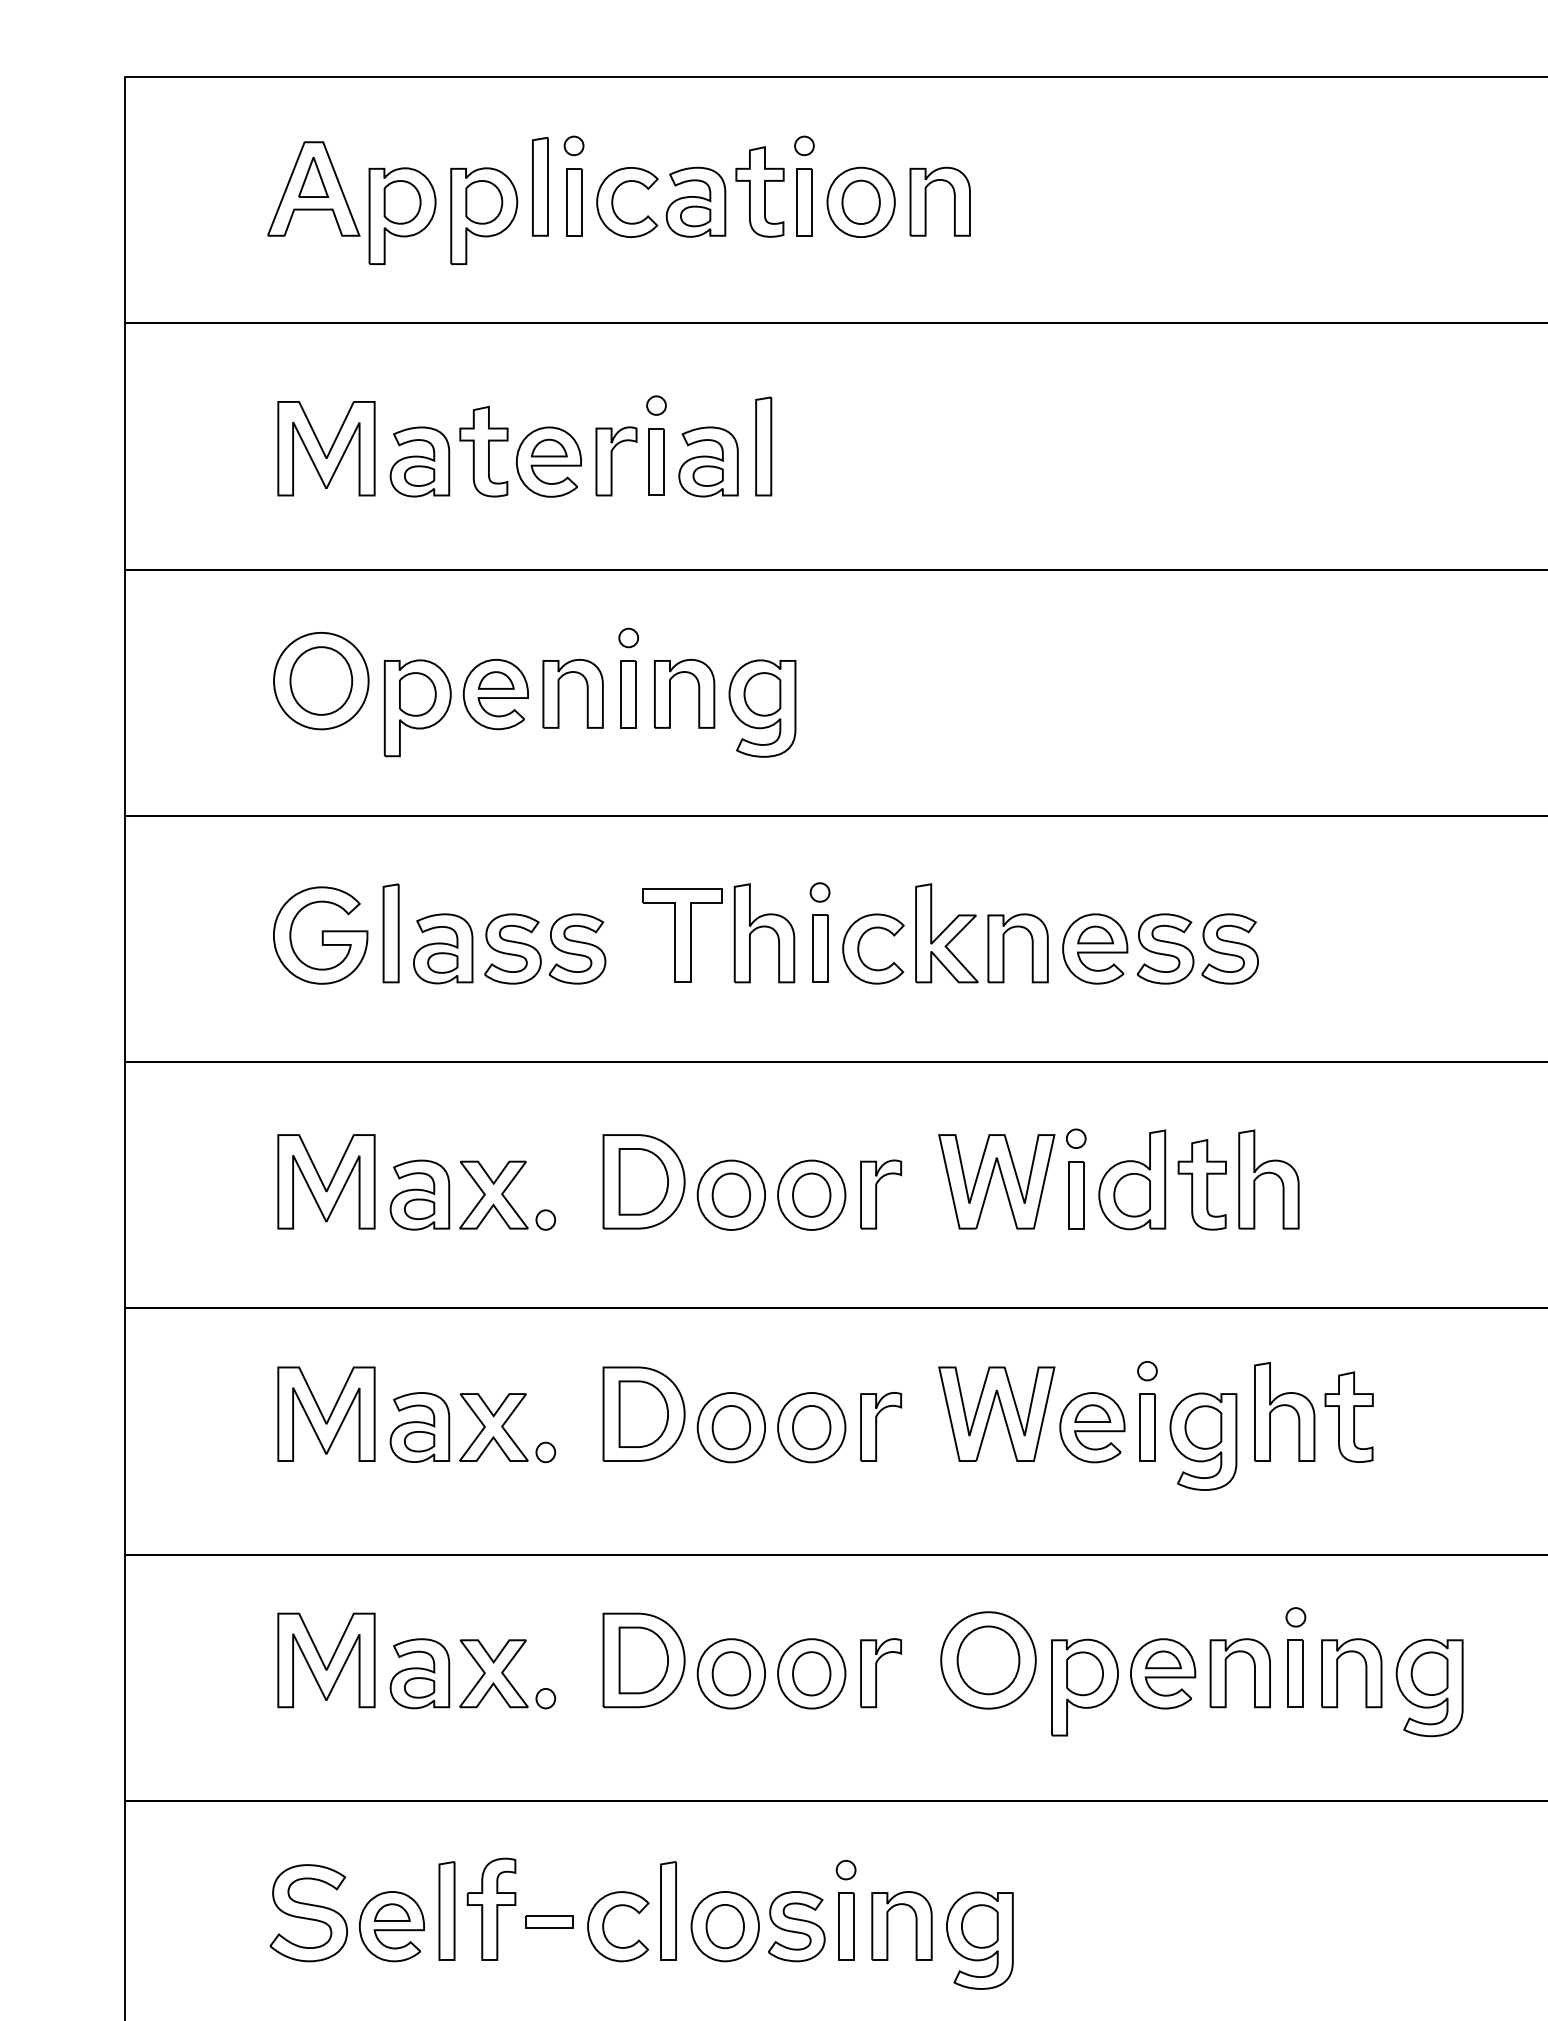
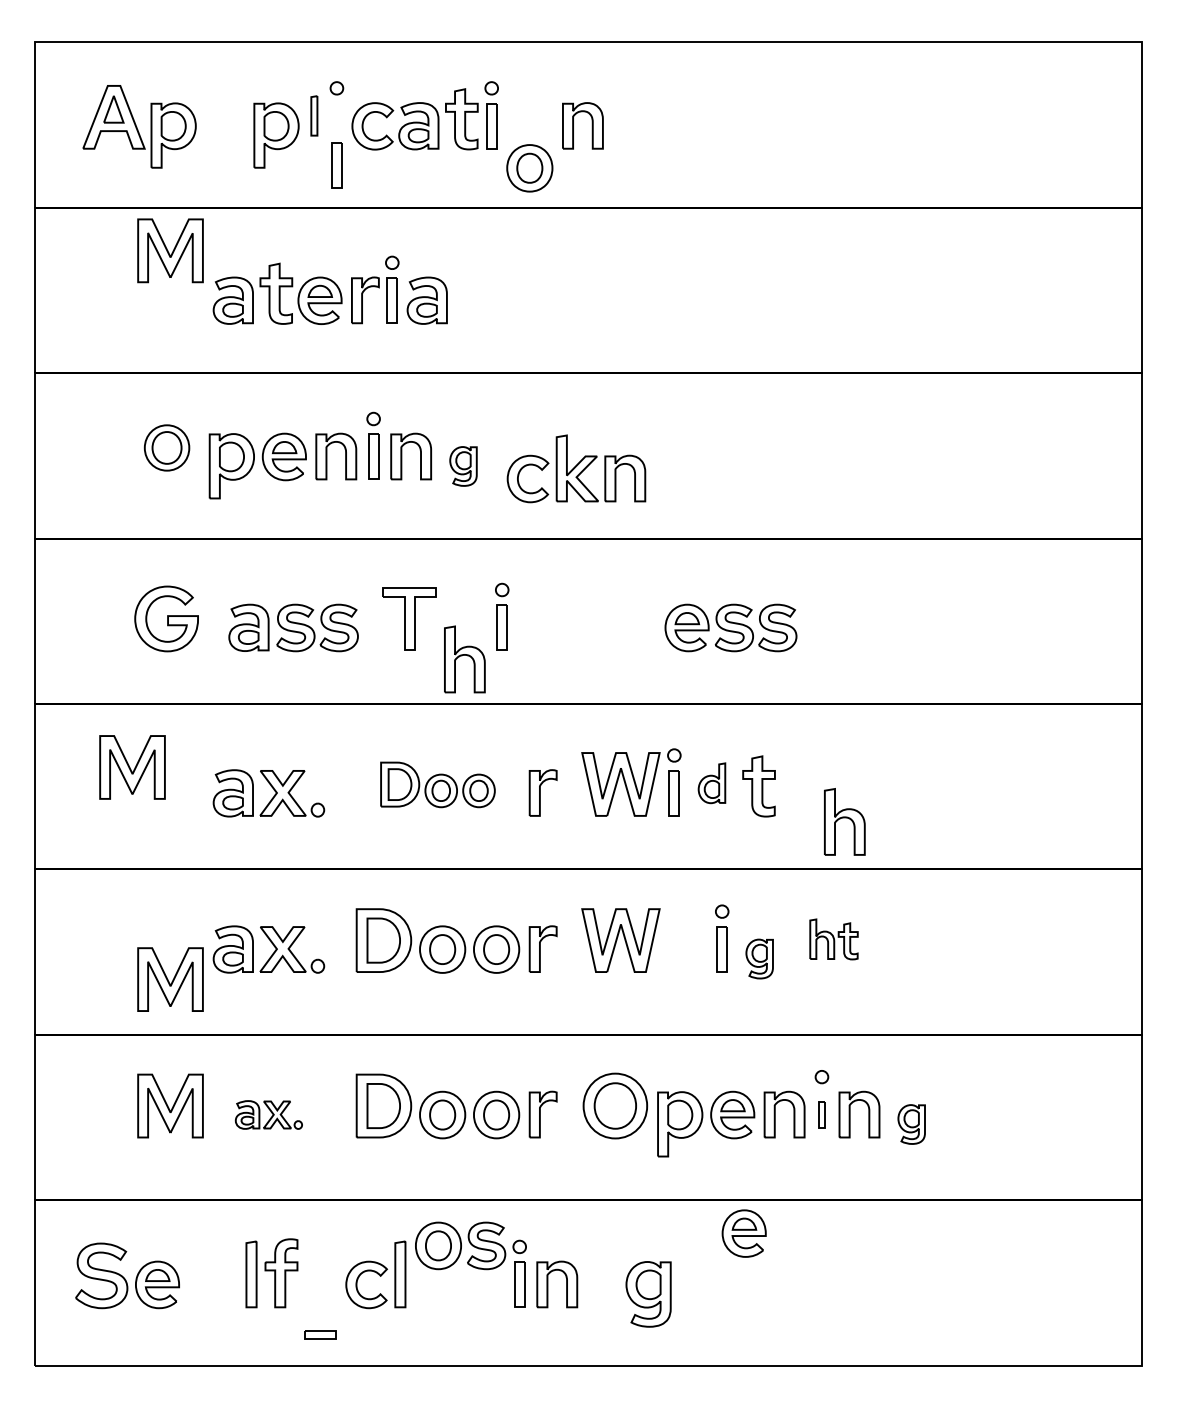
part: (540, 186) -> (314, 115), size x0.6
part: (351, 202) -> (139, 126), moved
part: (573, 202) -> (336, 165), moved
part: (860, 202) -> (529, 168), moved
part: (763, 446) -> (464, 290), removed
part: (326, 448) -> (170, 250), moved
part: (320, 680) -> (166, 447), size x0.7
part: (762, 708) -> (463, 466), size x0.6
part: (390, 933) -> (213, 617), removed
part: (763, 933) -> (464, 659), moved
part: (945, 933) -> (576, 468), moved
part: (1268, 1178) -> (844, 821), moved
part: (1131, 1180) -> (711, 783), size x0.6
part: (326, 1181) -> (132, 767), moved
part: (723, 1181) -> (437, 784), size x0.7
part: (1313, 1412) -> (833, 939), size x0.6
part: (326, 1414) -> (170, 979), moved
part: (1091, 1427) -> (743, 1233), moved
part: (1202, 1440) -> (759, 958), size x0.6
part: (472, 1673) -> (268, 1114), size x0.6
part: (1295, 1673) -> (821, 1114), size x0.6
part: (1429, 1687) -> (911, 1124), size x0.6
part: (347, 1912) -> (127, 1275), moved
part: (549, 1921) -> (320, 1334), moved
part: (758, 1926) -> (460, 1245), moved
part: (979, 1940) -> (648, 1294), moved

